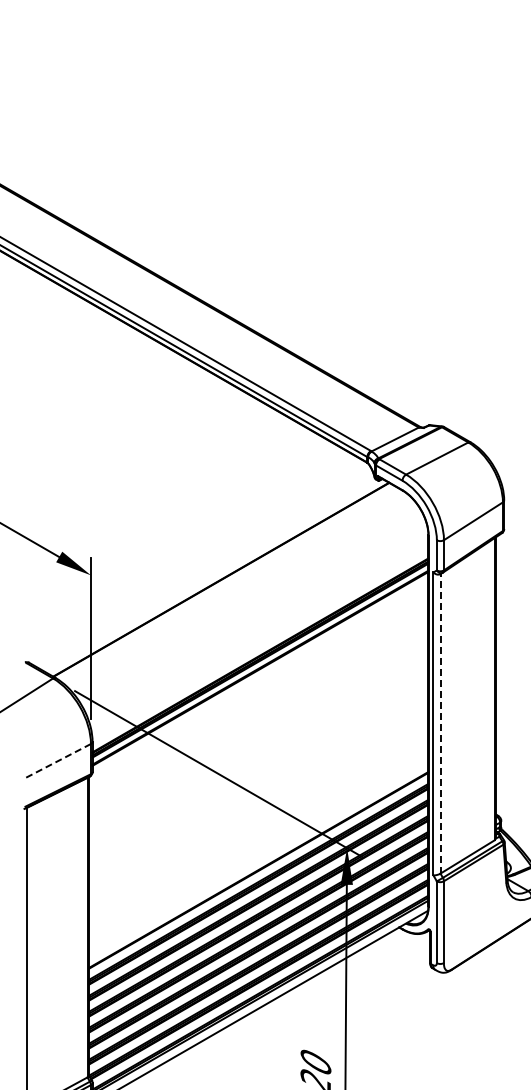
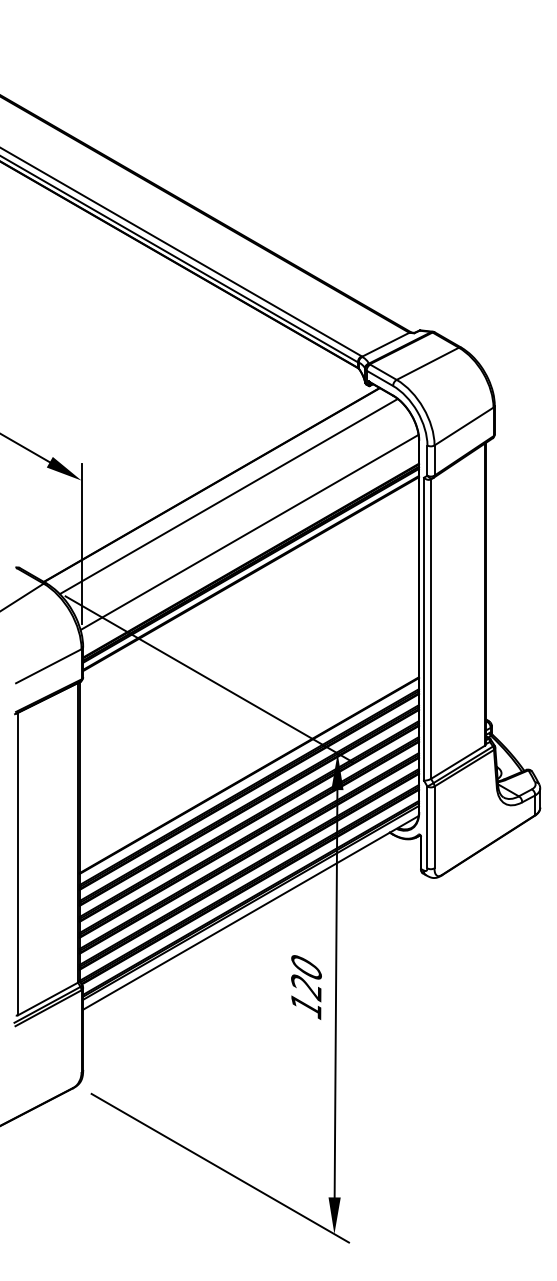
line: (237, 591) -> (228, 496), added
line: (258, 627) -> (249, 532), added
line: (440, 724) -> (431, 629), dashed -> solid
line: (57, 761) -> (48, 666), dashed -> solid

